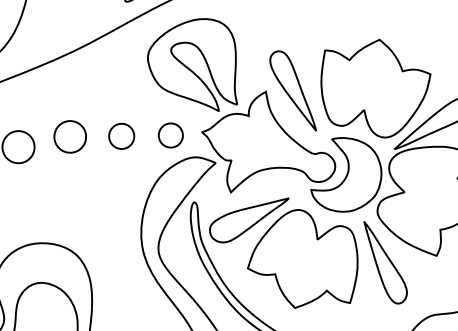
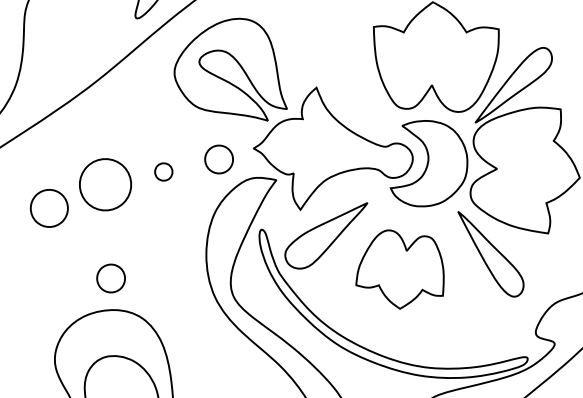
part: (293, 89) -> (347, 78), removed
part: (121, 135) -> (163, 171), size x0.6
part: (70, 136) -> (105, 184), size x1.4
part: (58, 217) -> (110, 278), added
part: (304, 260) -> (399, 269), size x0.7

